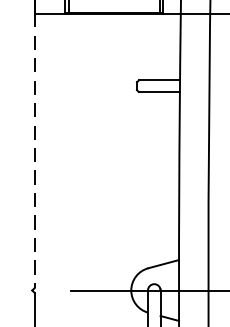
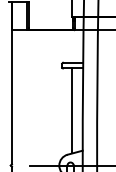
line: (35, 151) -> (12, 97), dashed -> solid
line: (158, 177) -> (72, 110), added

